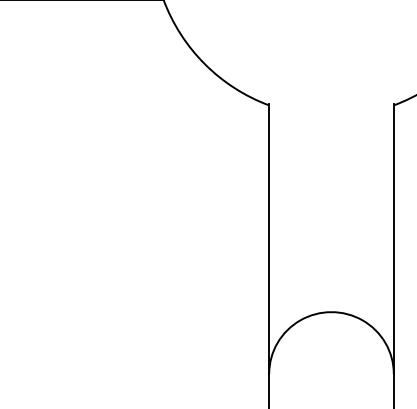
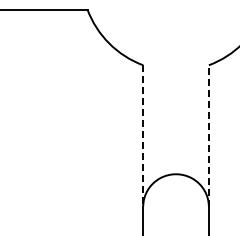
line: (393, 238) -> (208, 135), solid -> dashed
line: (269, 240) -> (143, 136), solid -> dashed

